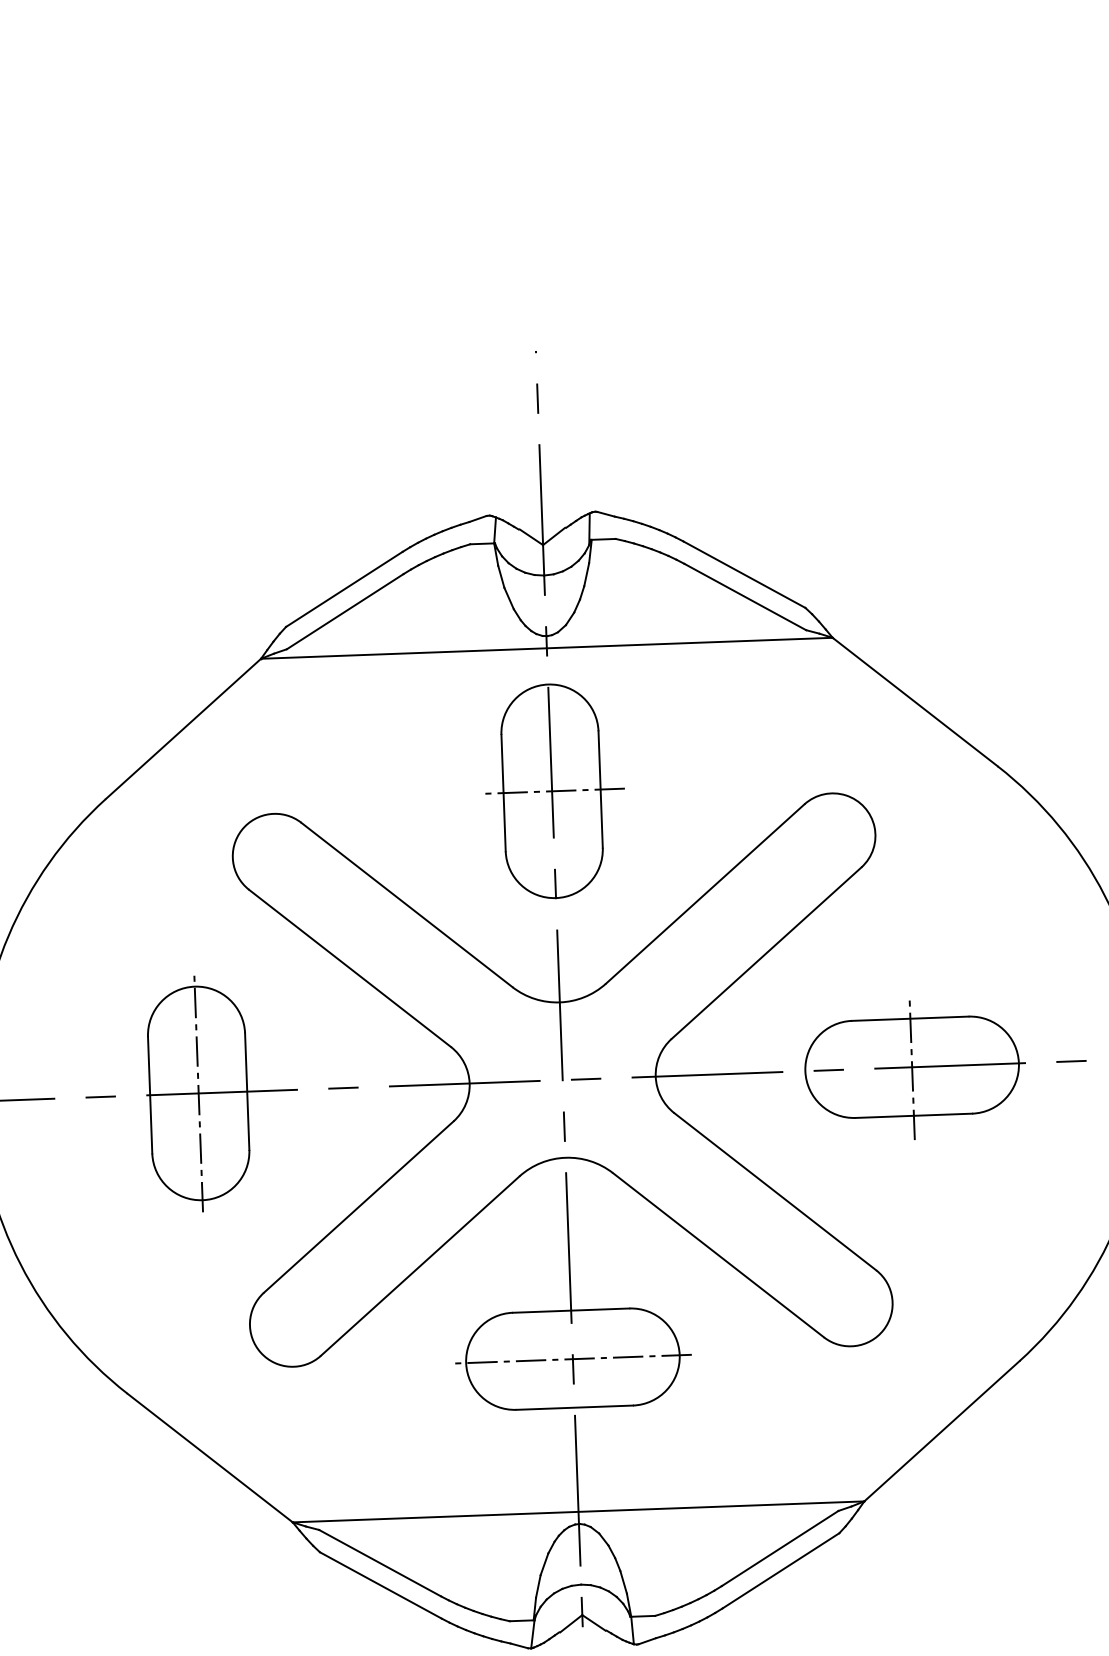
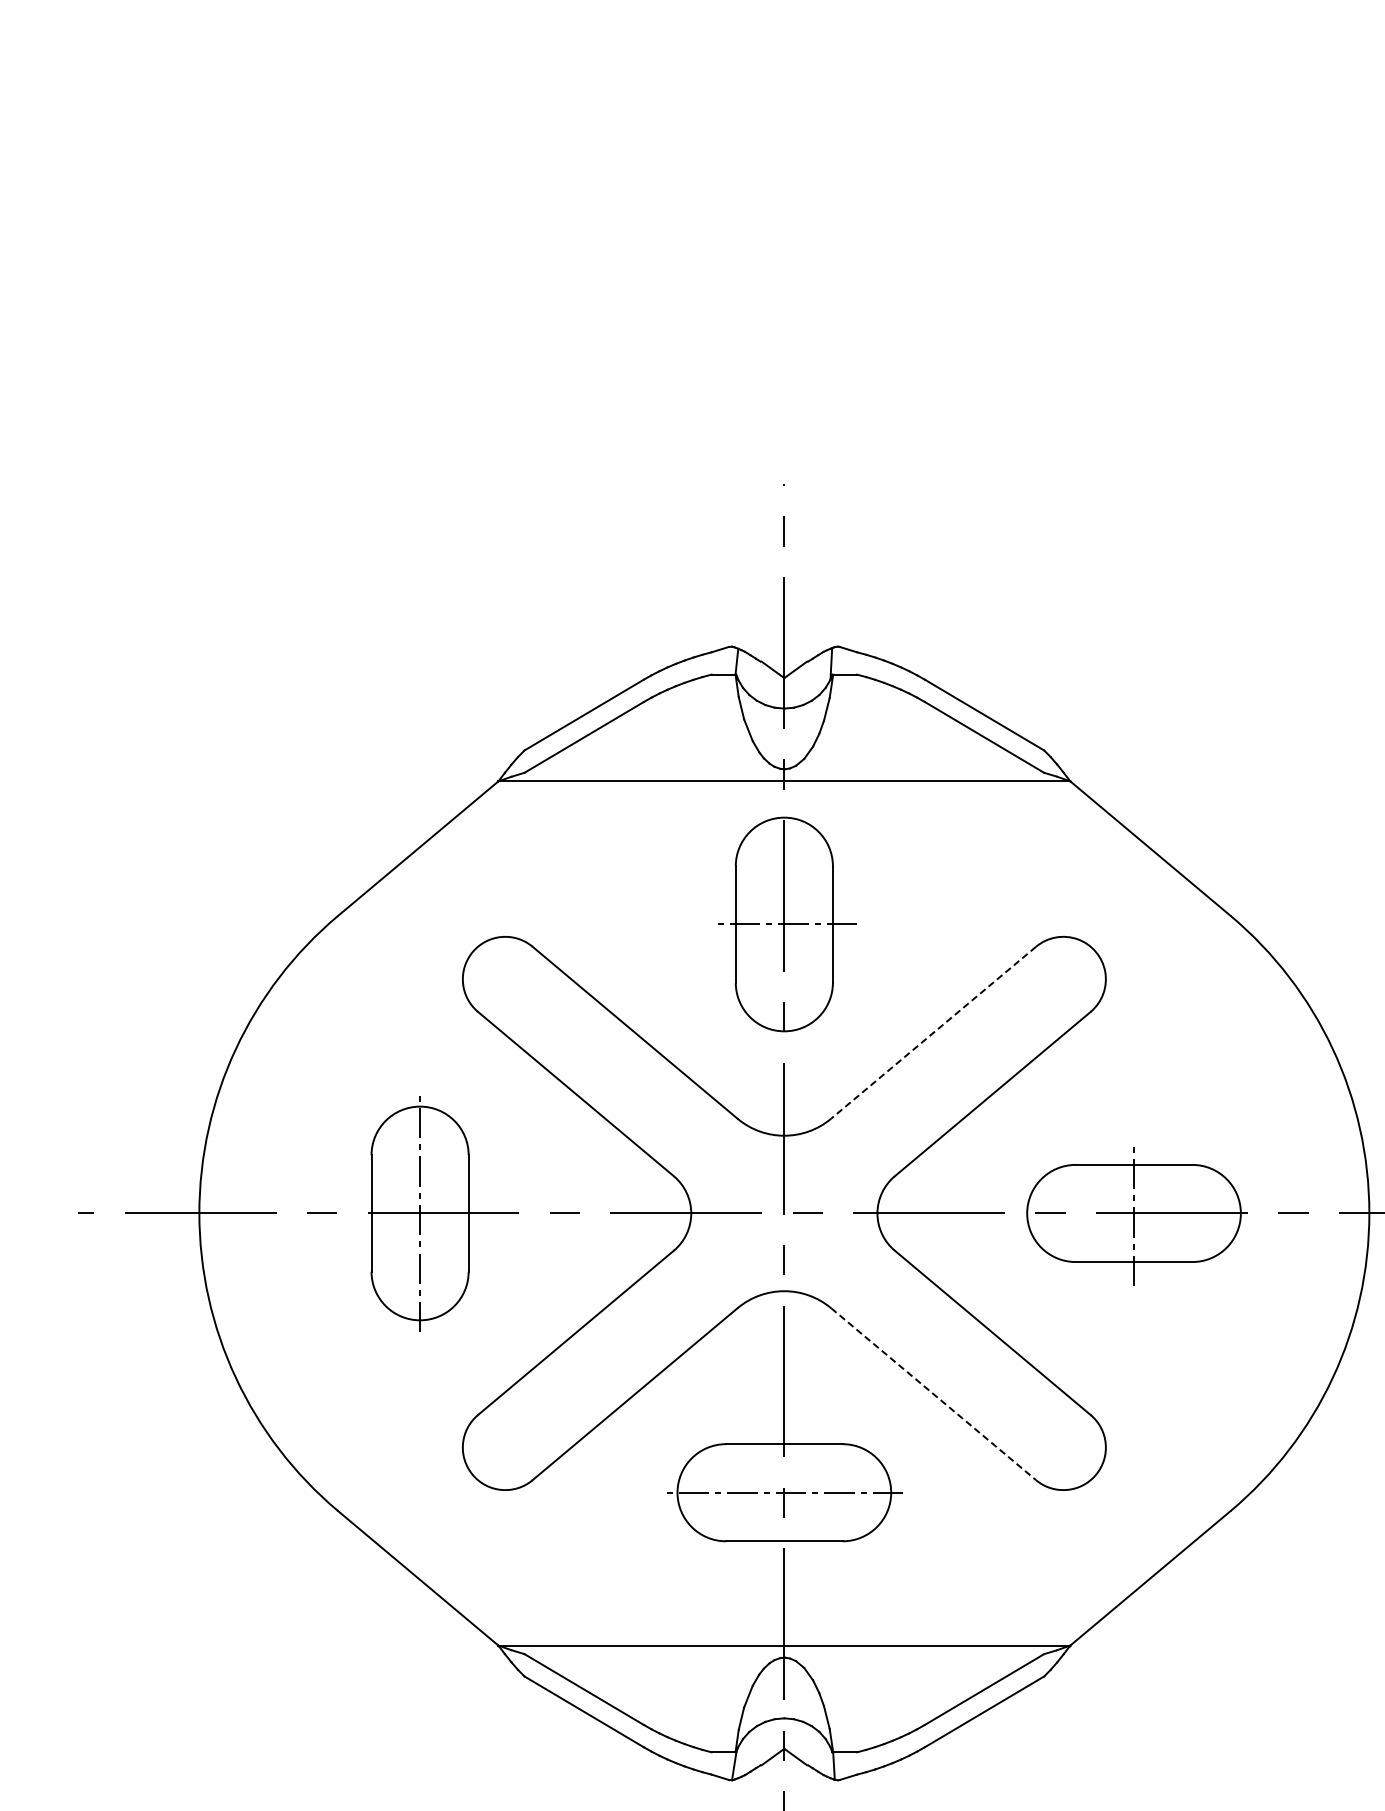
line: (705, 893) -> (933, 1032), solid -> dashed
line: (718, 1255) -> (933, 1394), solid -> dashed

